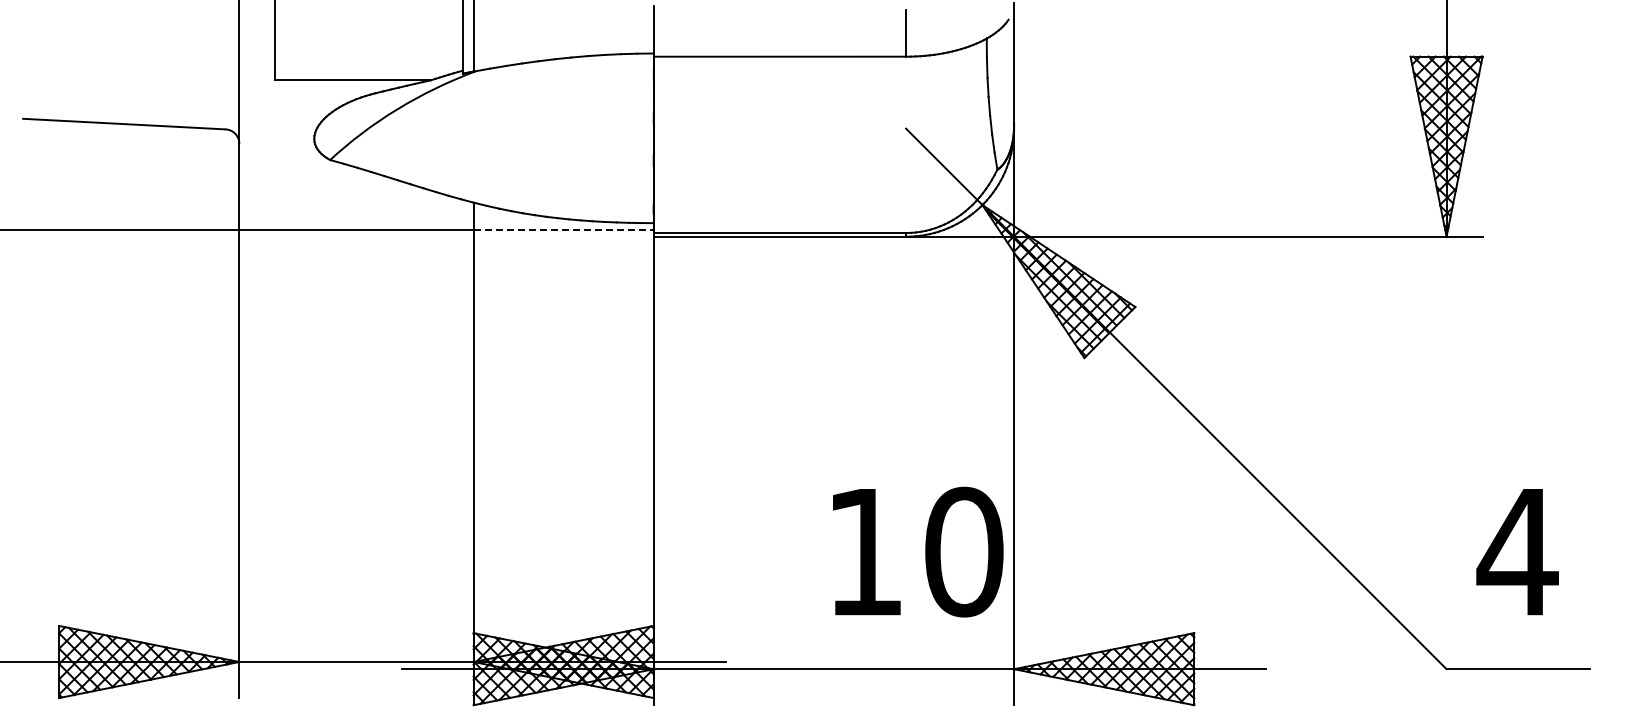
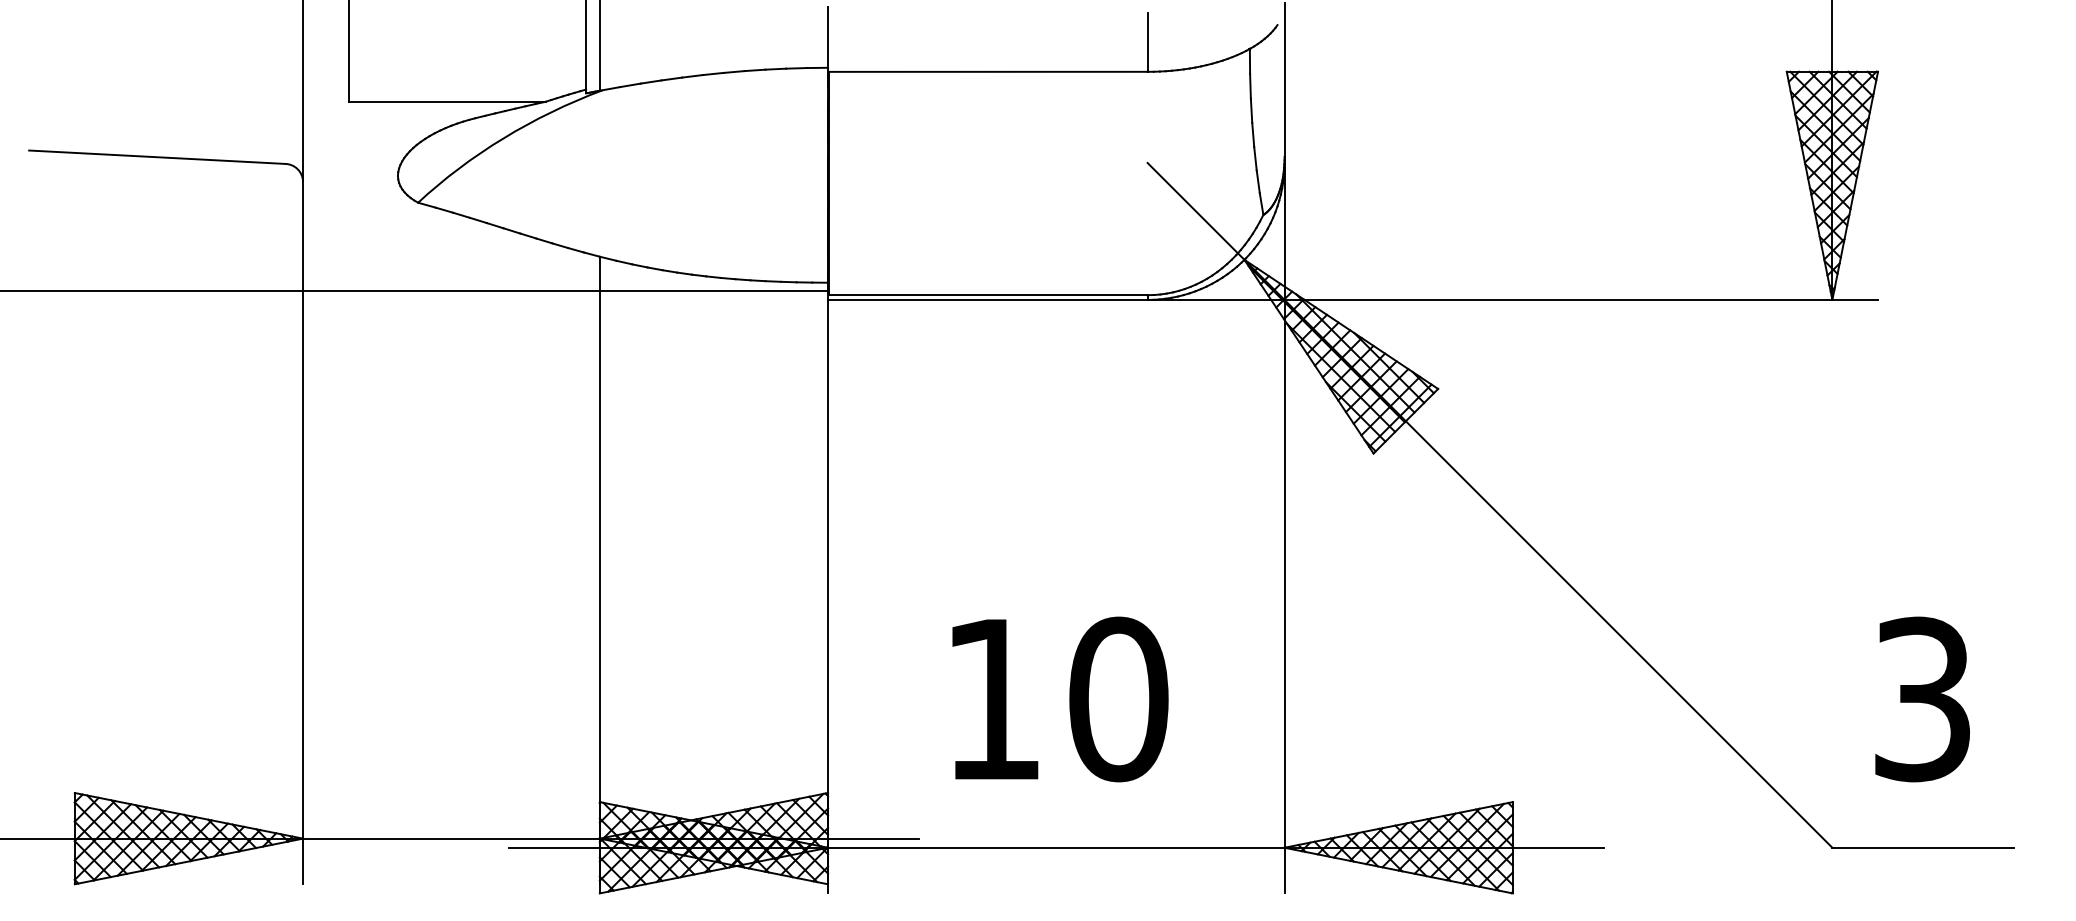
line: (564, 229) -> (714, 290), dashed -> solid
text: (918, 551) -> (1060, 698), moved
text: (1517, 551) -> (1922, 698), 4 -> 3

